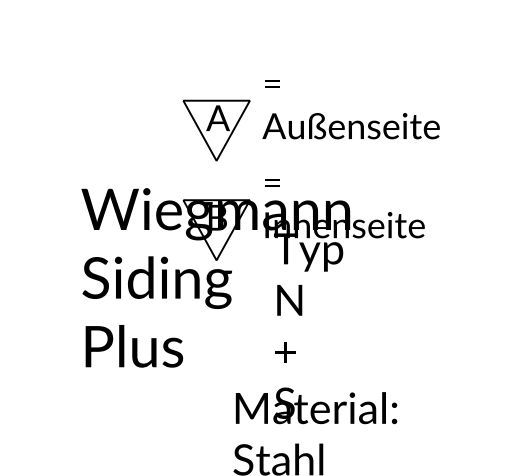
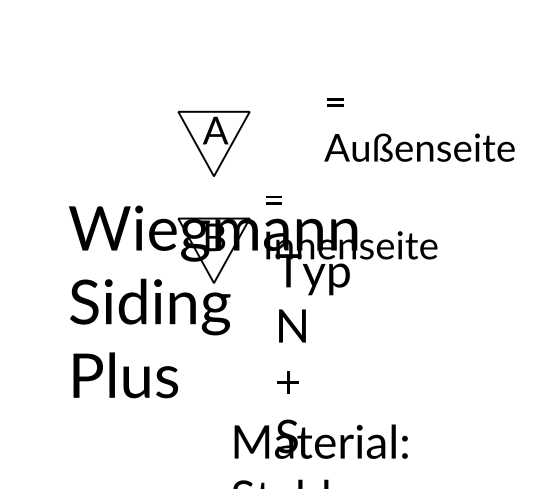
text: (350, 109) -> (418, 129), moved

